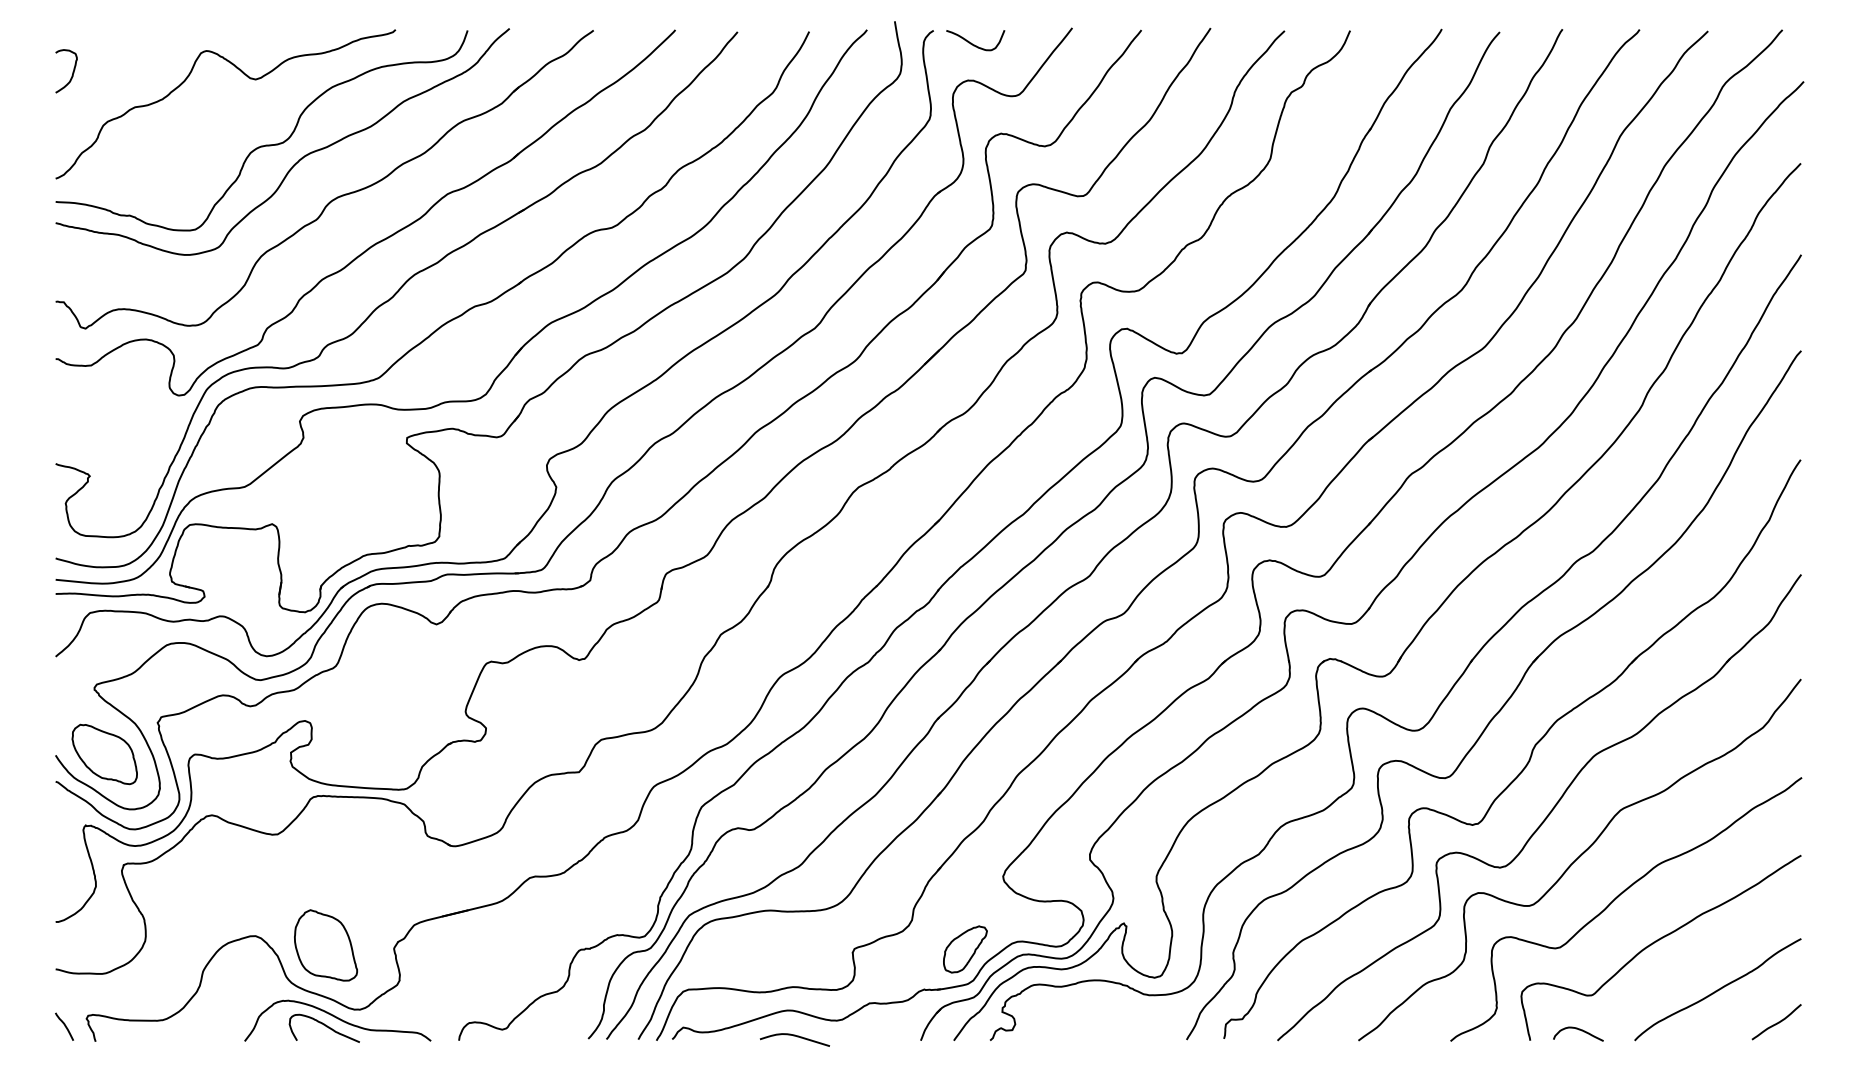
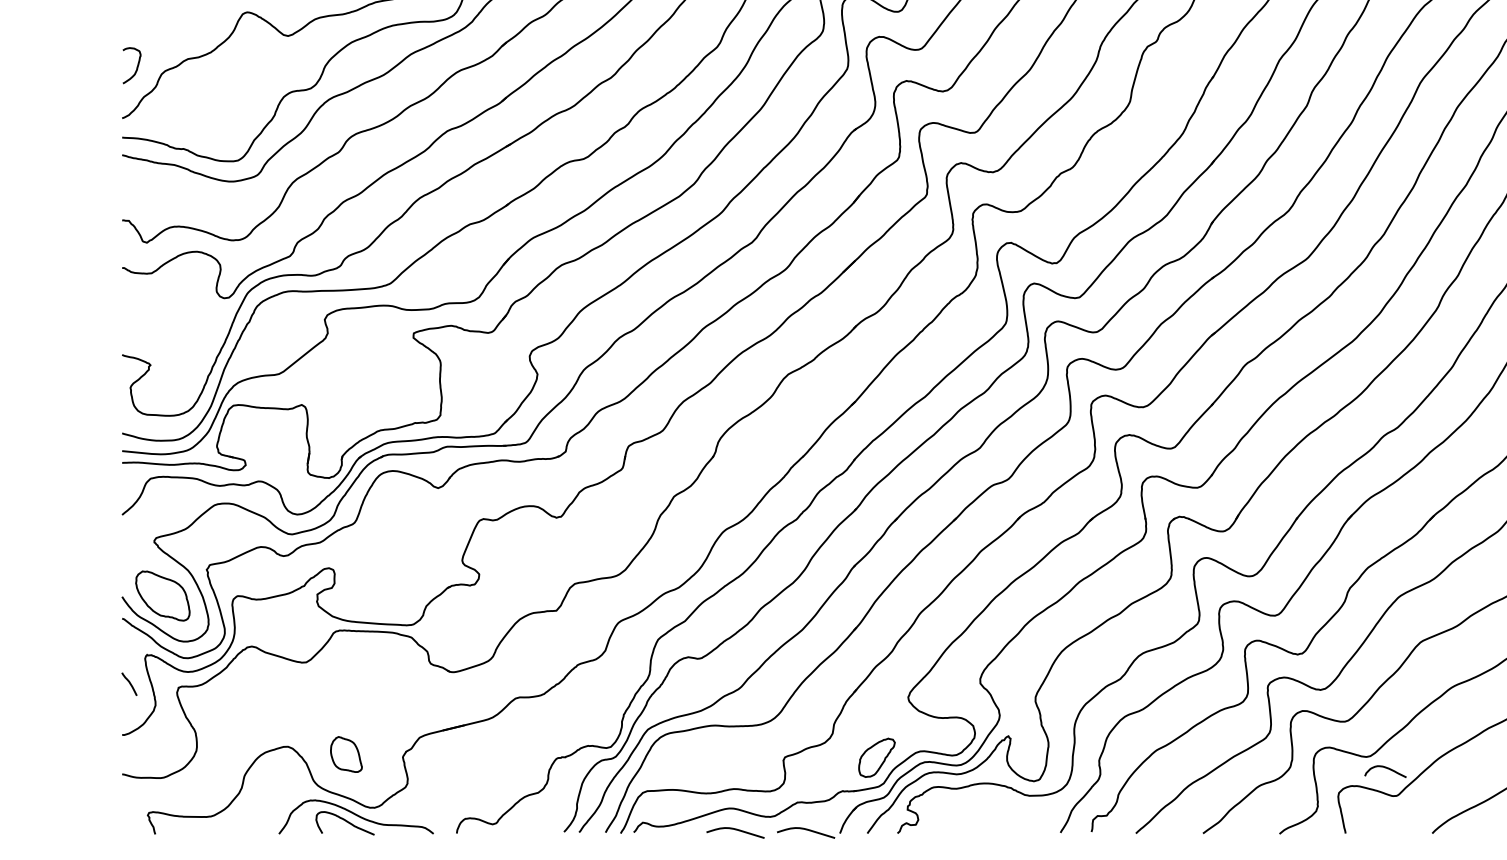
curve: (72, 71) -> (136, 65), moved
part: (325, 945) -> (346, 754), size x0.6
curve: (64, 1026) -> (129, 684), moved
curve: (1578, 1030) -> (1385, 768), moved
curve: (879, 1036) -> (805, 830), added

